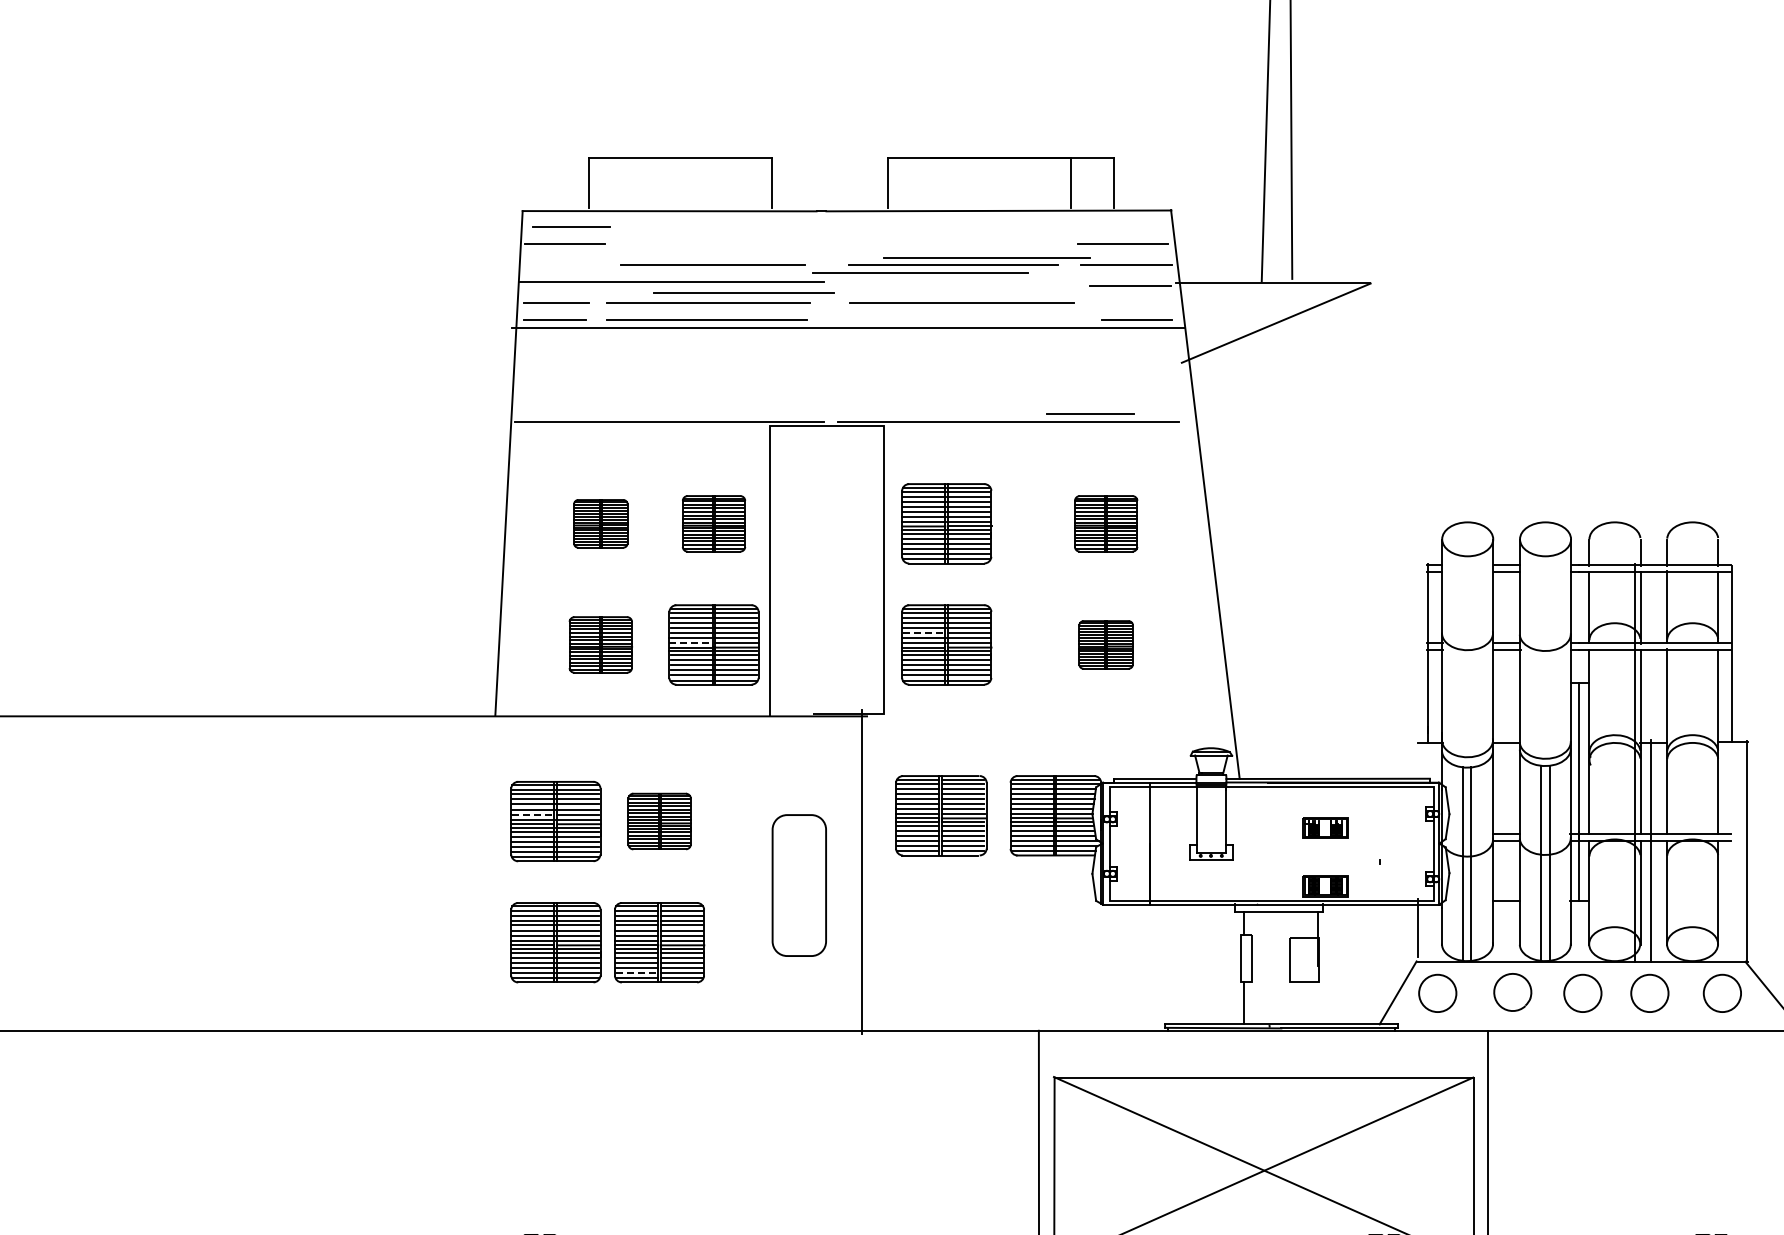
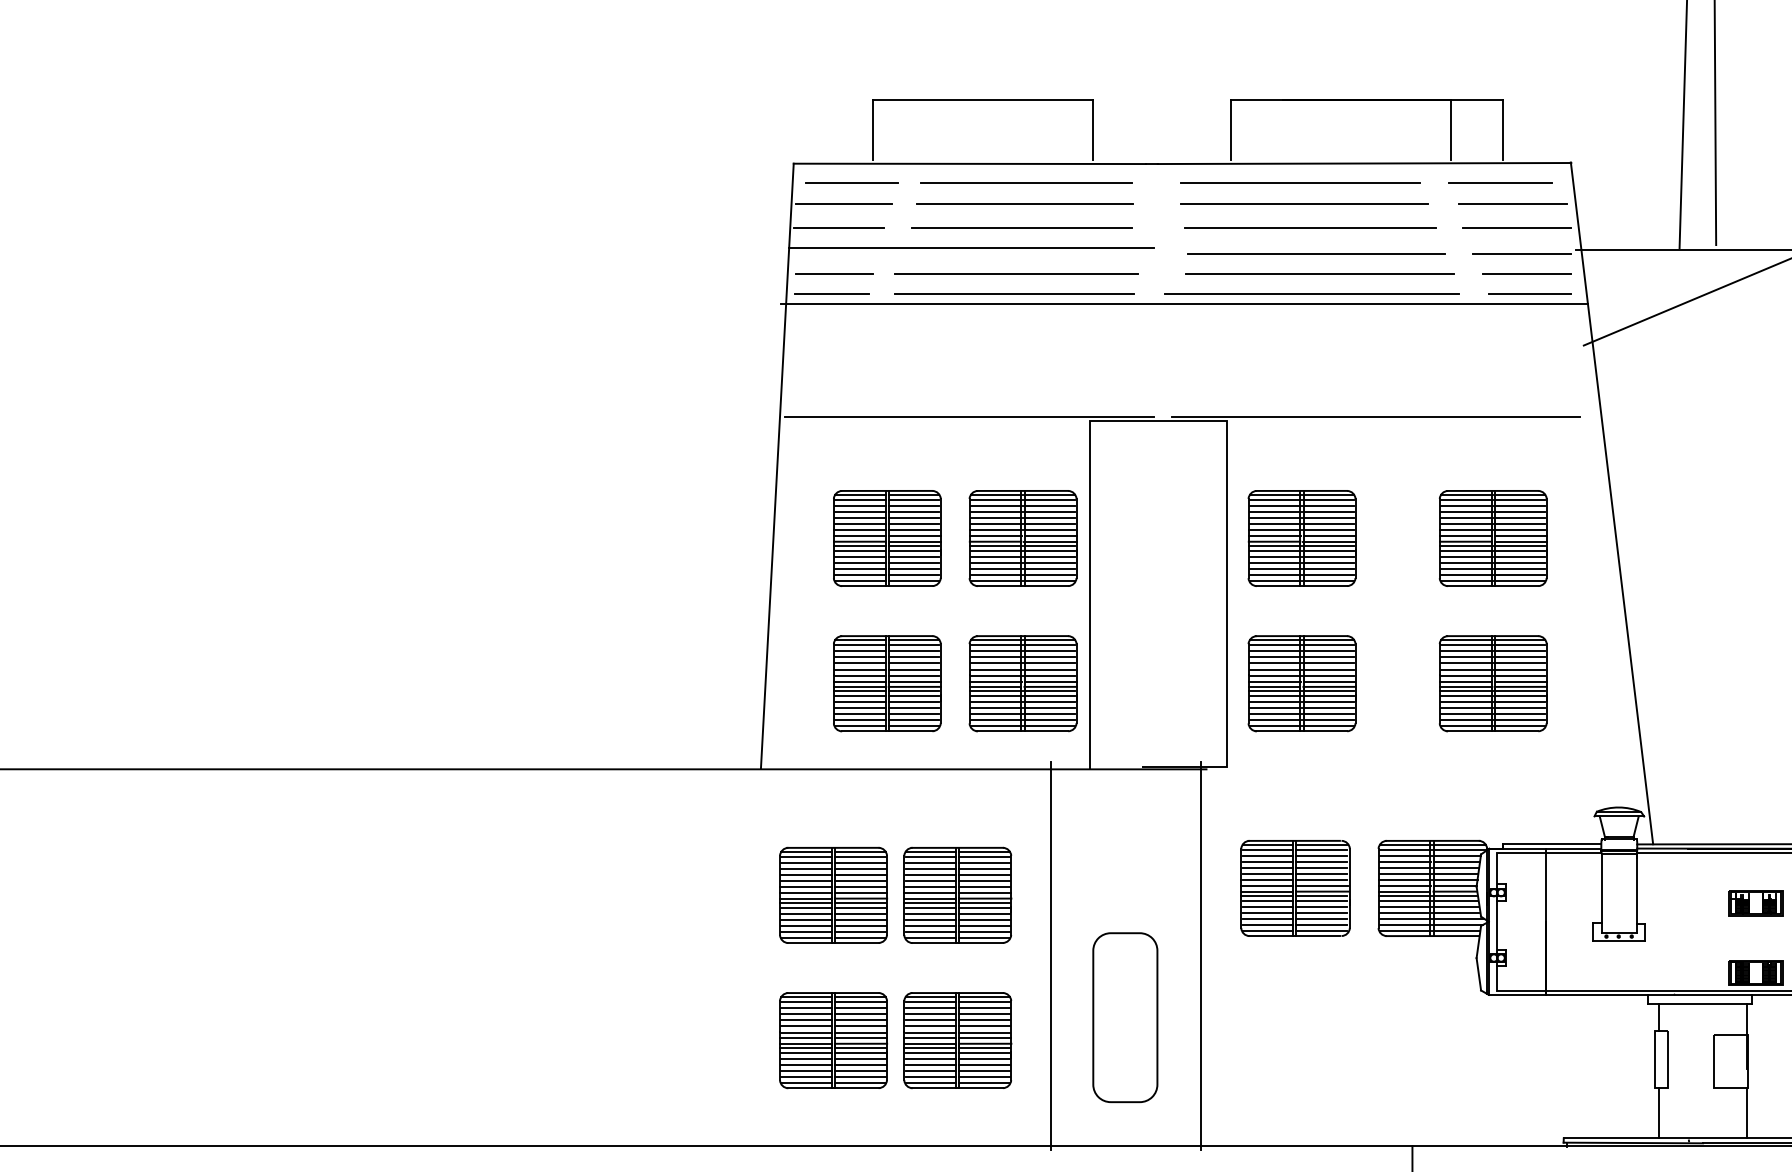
line: (716, 227) -> (1026, 183), added
line: (945, 227) -> (1300, 183), added
line: (986, 257) -> (1304, 202), moved
line: (560, 264) -> (839, 227), added
line: (920, 272) -> (1316, 252), moved
line: (743, 292) -> (1024, 202), moved
line: (1134, 303) -> (1527, 274), added
line: (954, 320) -> (1311, 294), added
line: (1090, 413) -> (1500, 182), moved
part: (600, 523) -> (886, 538), size x1.67
part: (713, 523) -> (1022, 538), size x1.43
part: (1105, 523) -> (1492, 538), size x1.43
line: (924, 633) -> (1275, 670), dashed -> solid
line: (691, 643) -> (996, 681), dashed -> solid
part: (600, 644) -> (886, 683), size x1.43
part: (1105, 644) -> (1492, 683), size x1.67
line: (534, 814) -> (807, 886), dashed -> solid
part: (659, 821) -> (957, 895), size x1.43
line: (737, 871) -> (1051, 955), added
part: (798, 885) -> (1124, 1017), moved
line: (637, 973) -> (931, 1077), dashed -> solid
line: (1317, 1003) -> (1746, 1113), added

